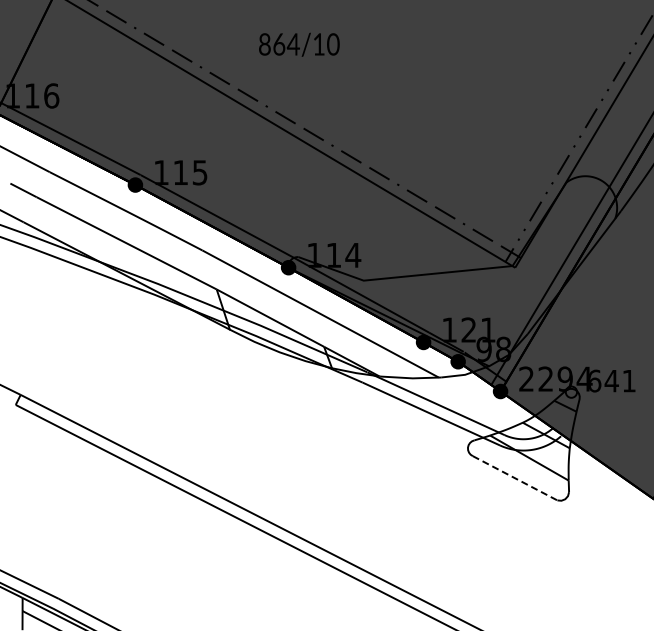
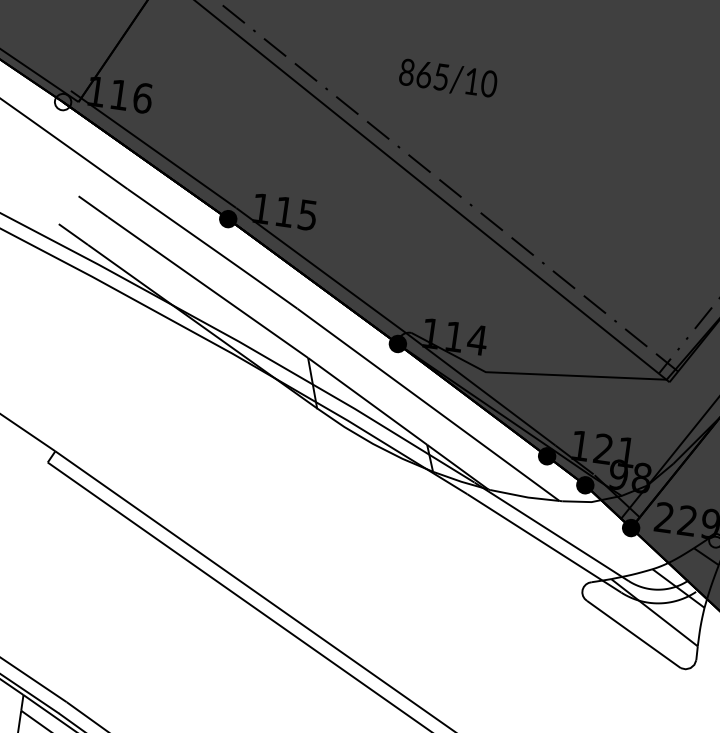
text: (293, 44) -> (441, 77), 864/10 -> 865/10
line: (515, 478) -> (634, 634), dashed -> solid

